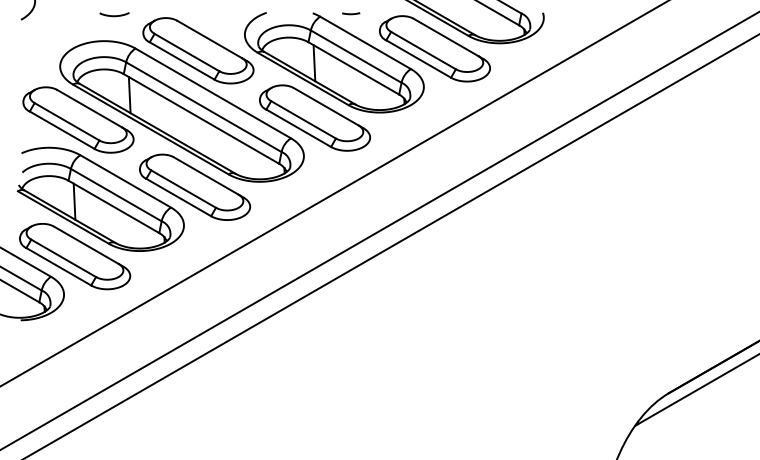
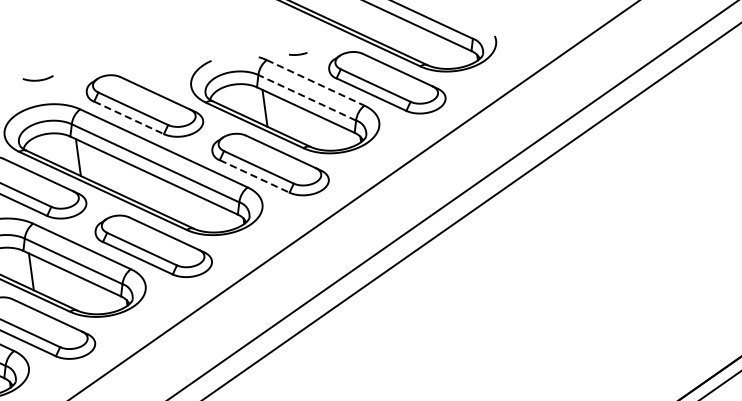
curve: (114, 15) -> (38, 79), moved
line: (366, 43) -> (316, 83), solid -> dashed
line: (355, 56) -> (306, 97), solid -> dashed
line: (182, 61) -> (129, 118), solid -> dashed
line: (299, 128) -> (255, 176), solid -> dashed

